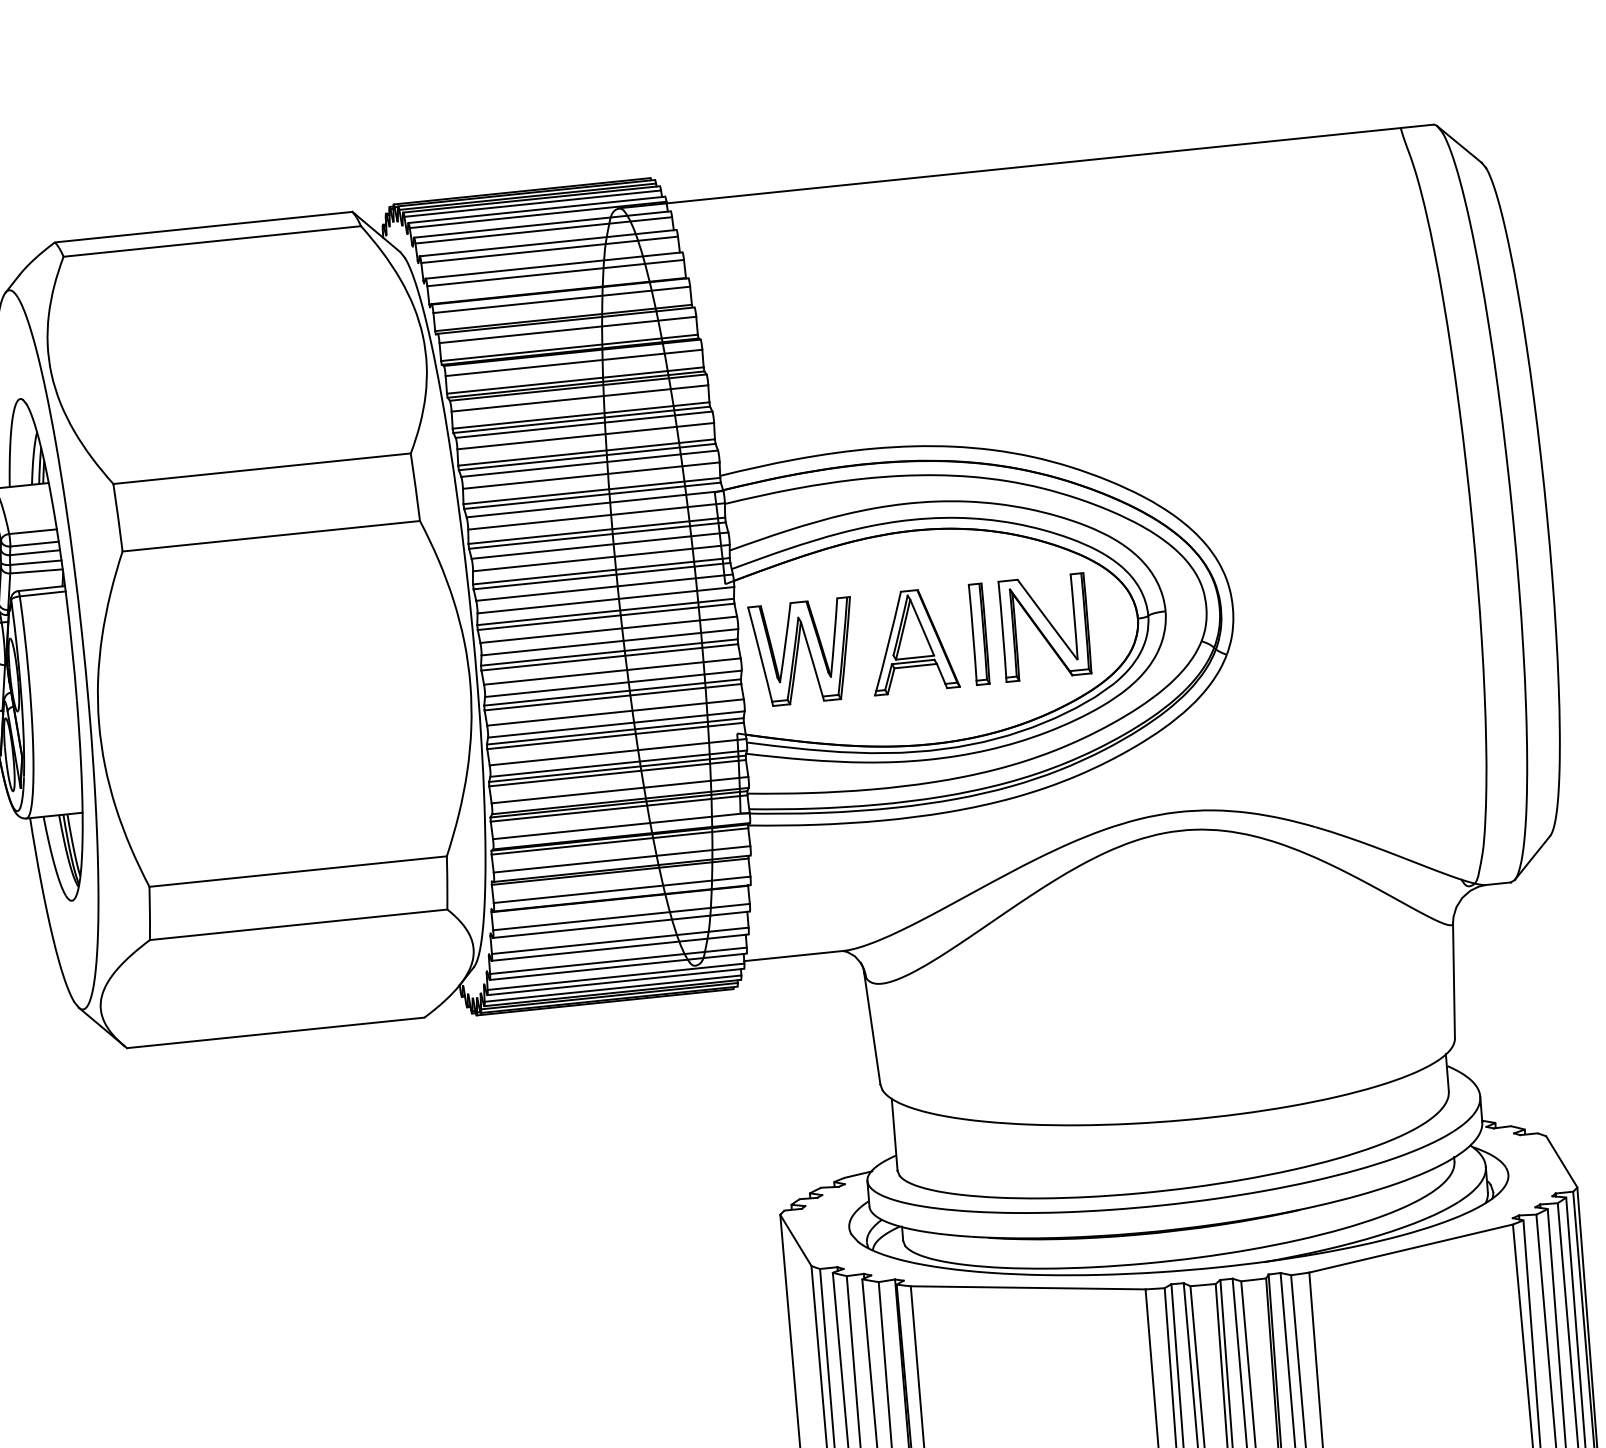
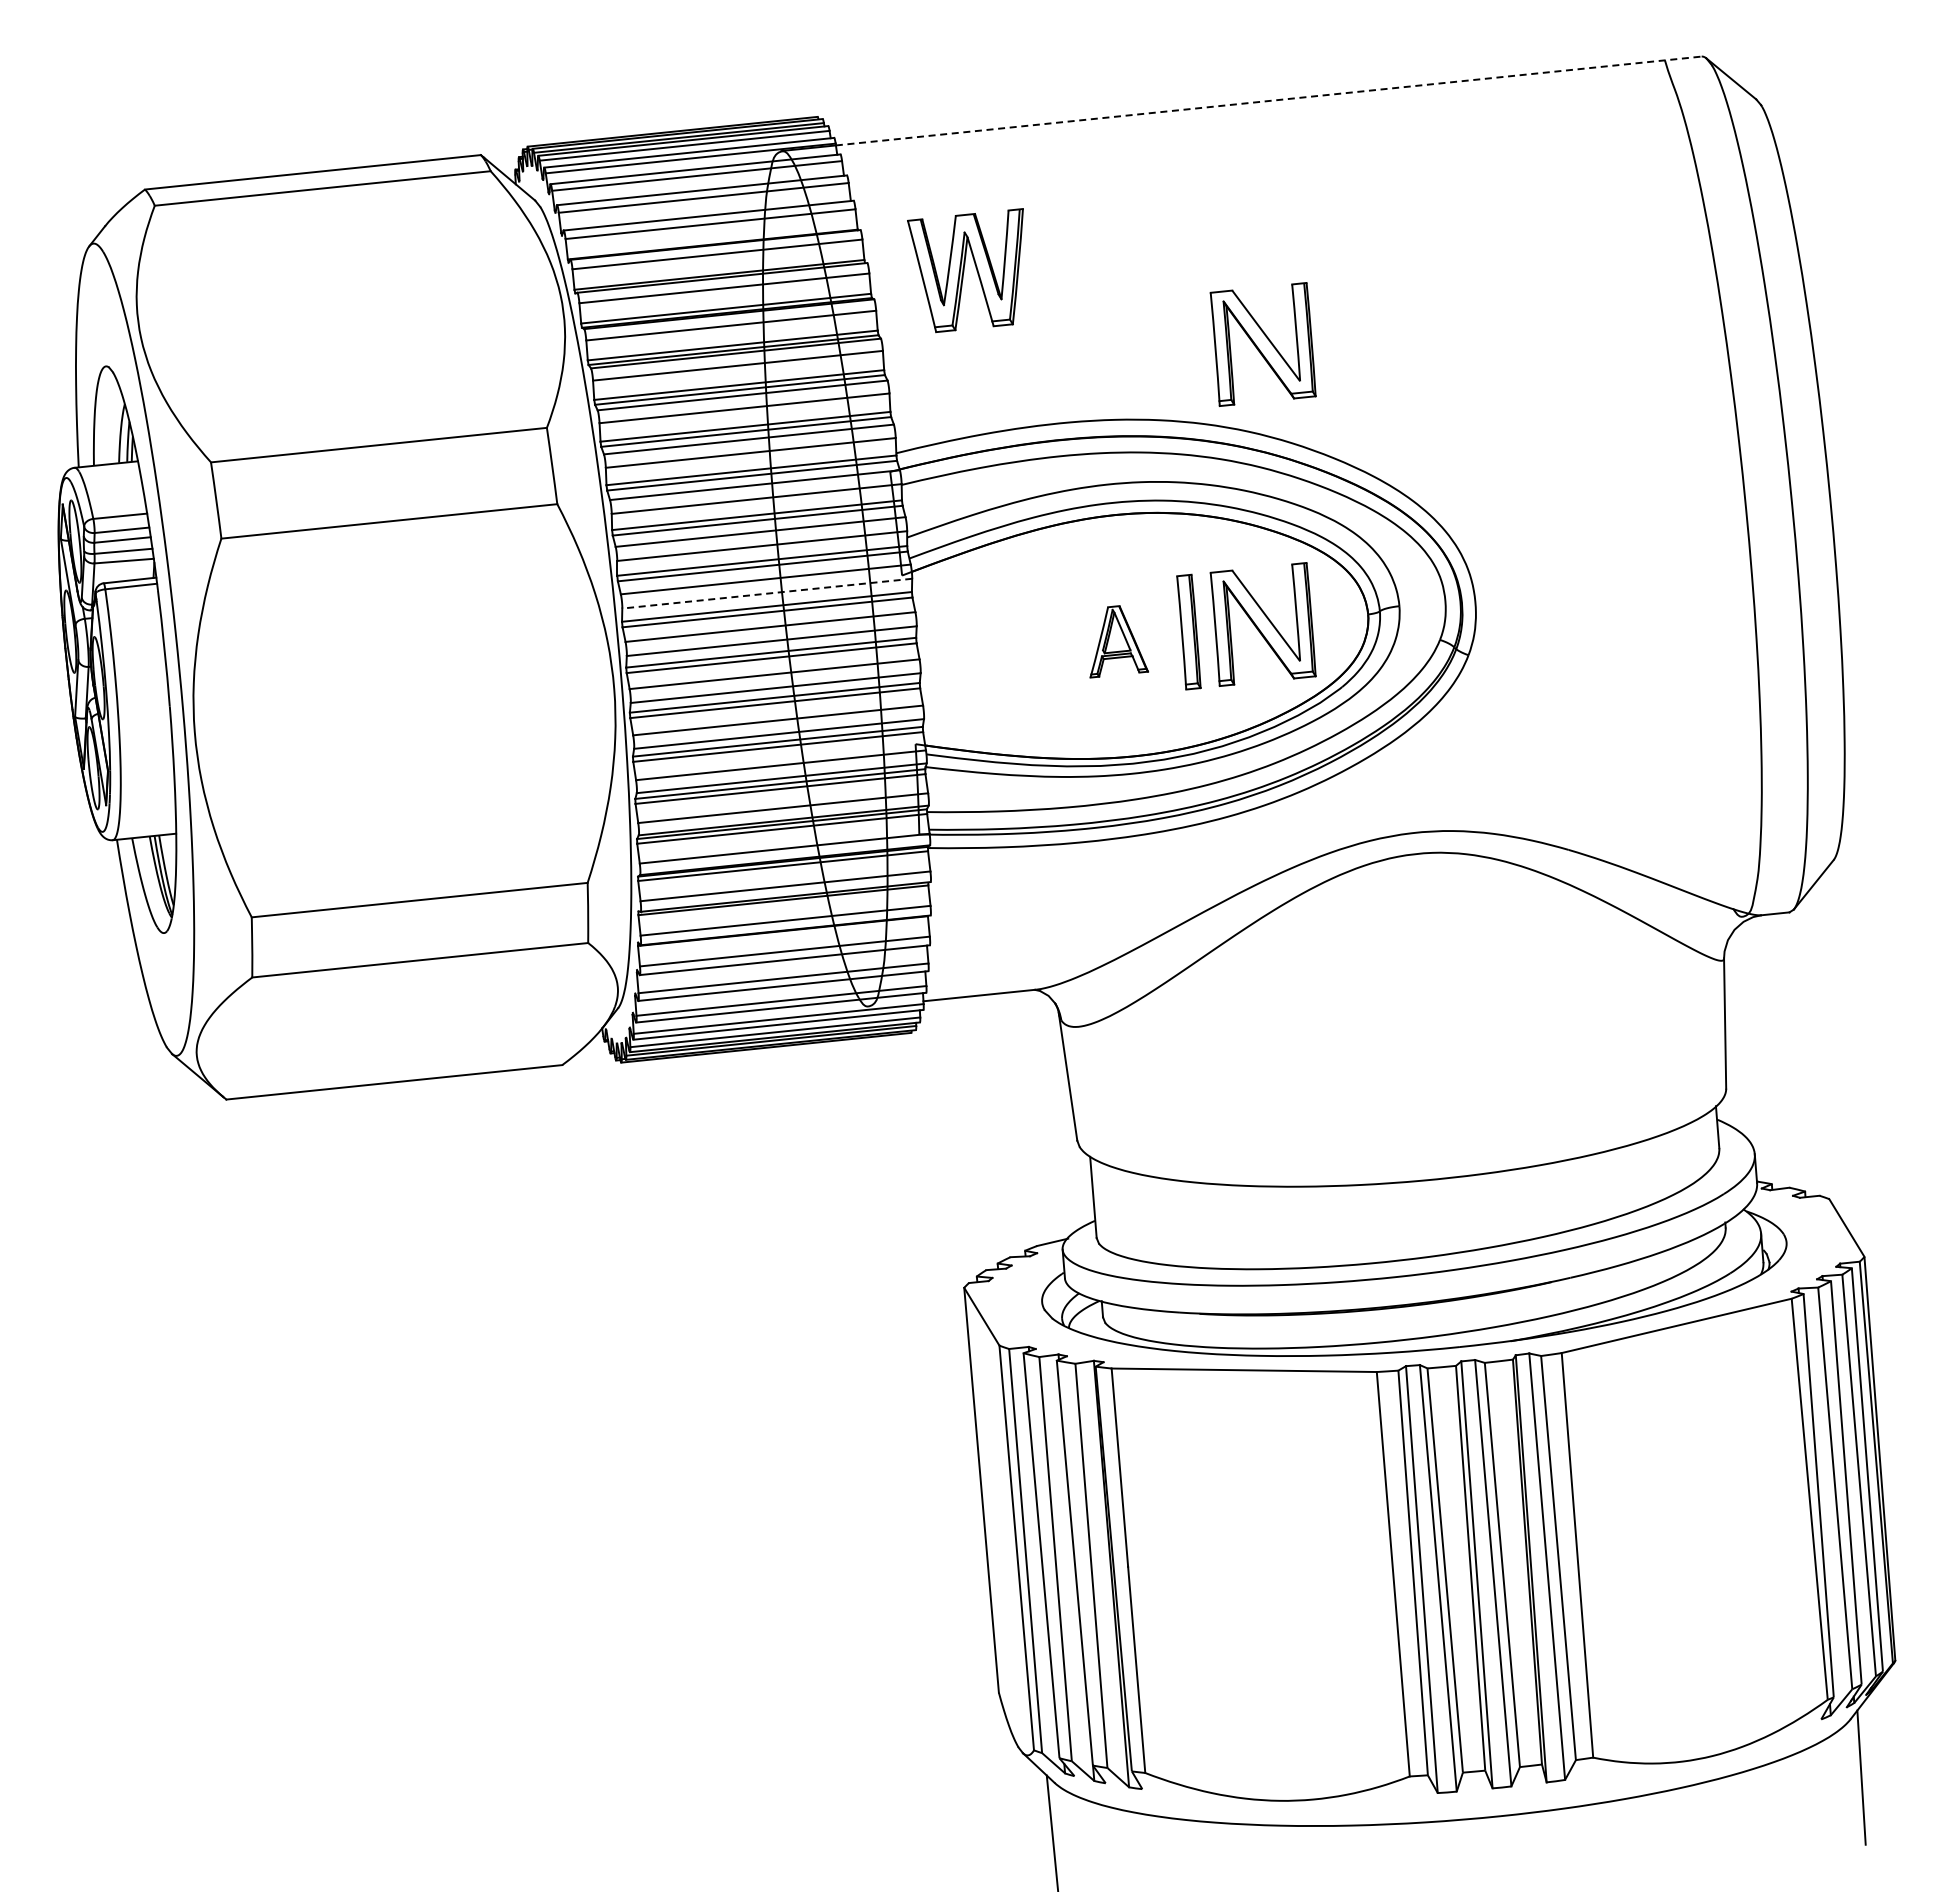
line: (1050, 163) -> (1269, 100), solid -> dashed
part: (1044, 379) -> (1262, 344), added
line: (606, 600) -> (767, 593), solid -> dashed
part: (917, 642) -> (1119, 641), size x0.6
part: (799, 651) -> (965, 270), moved

